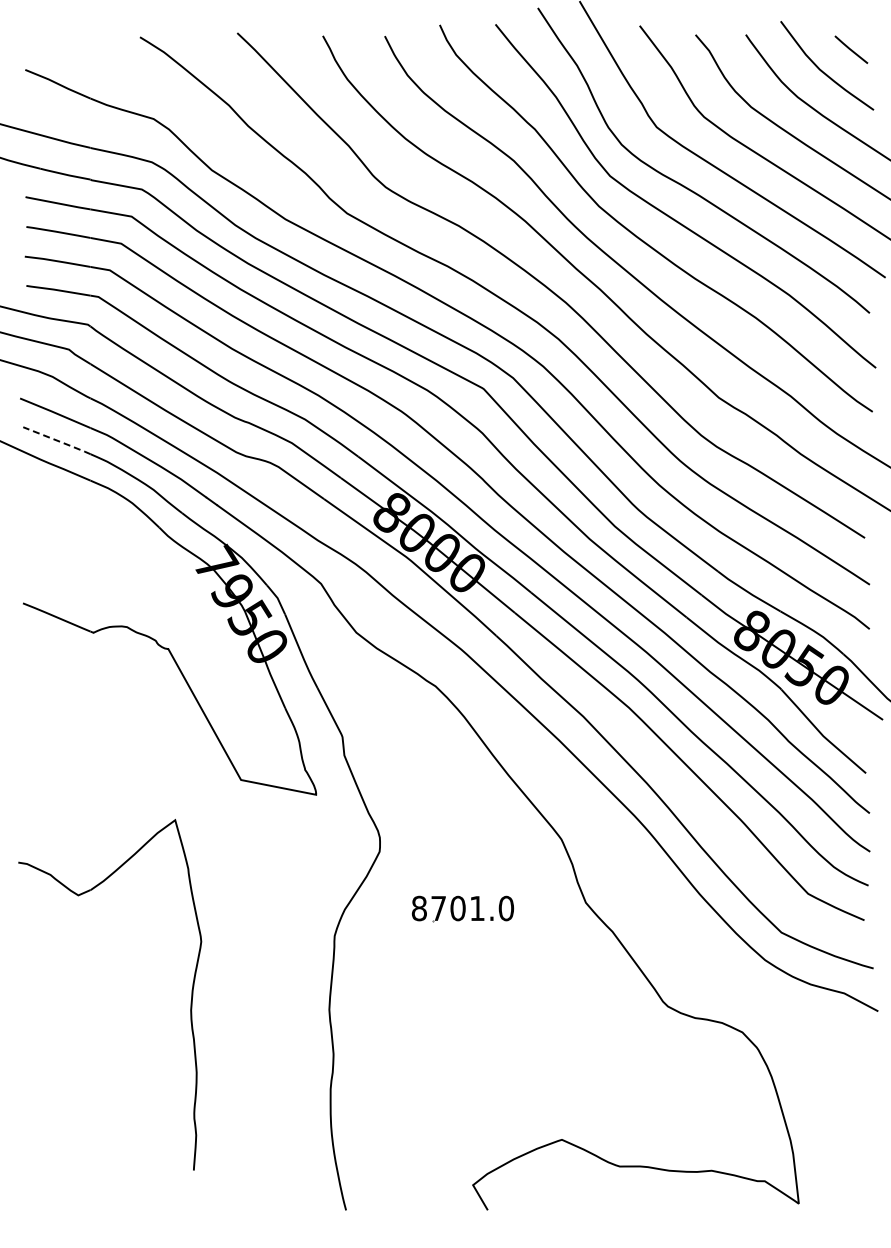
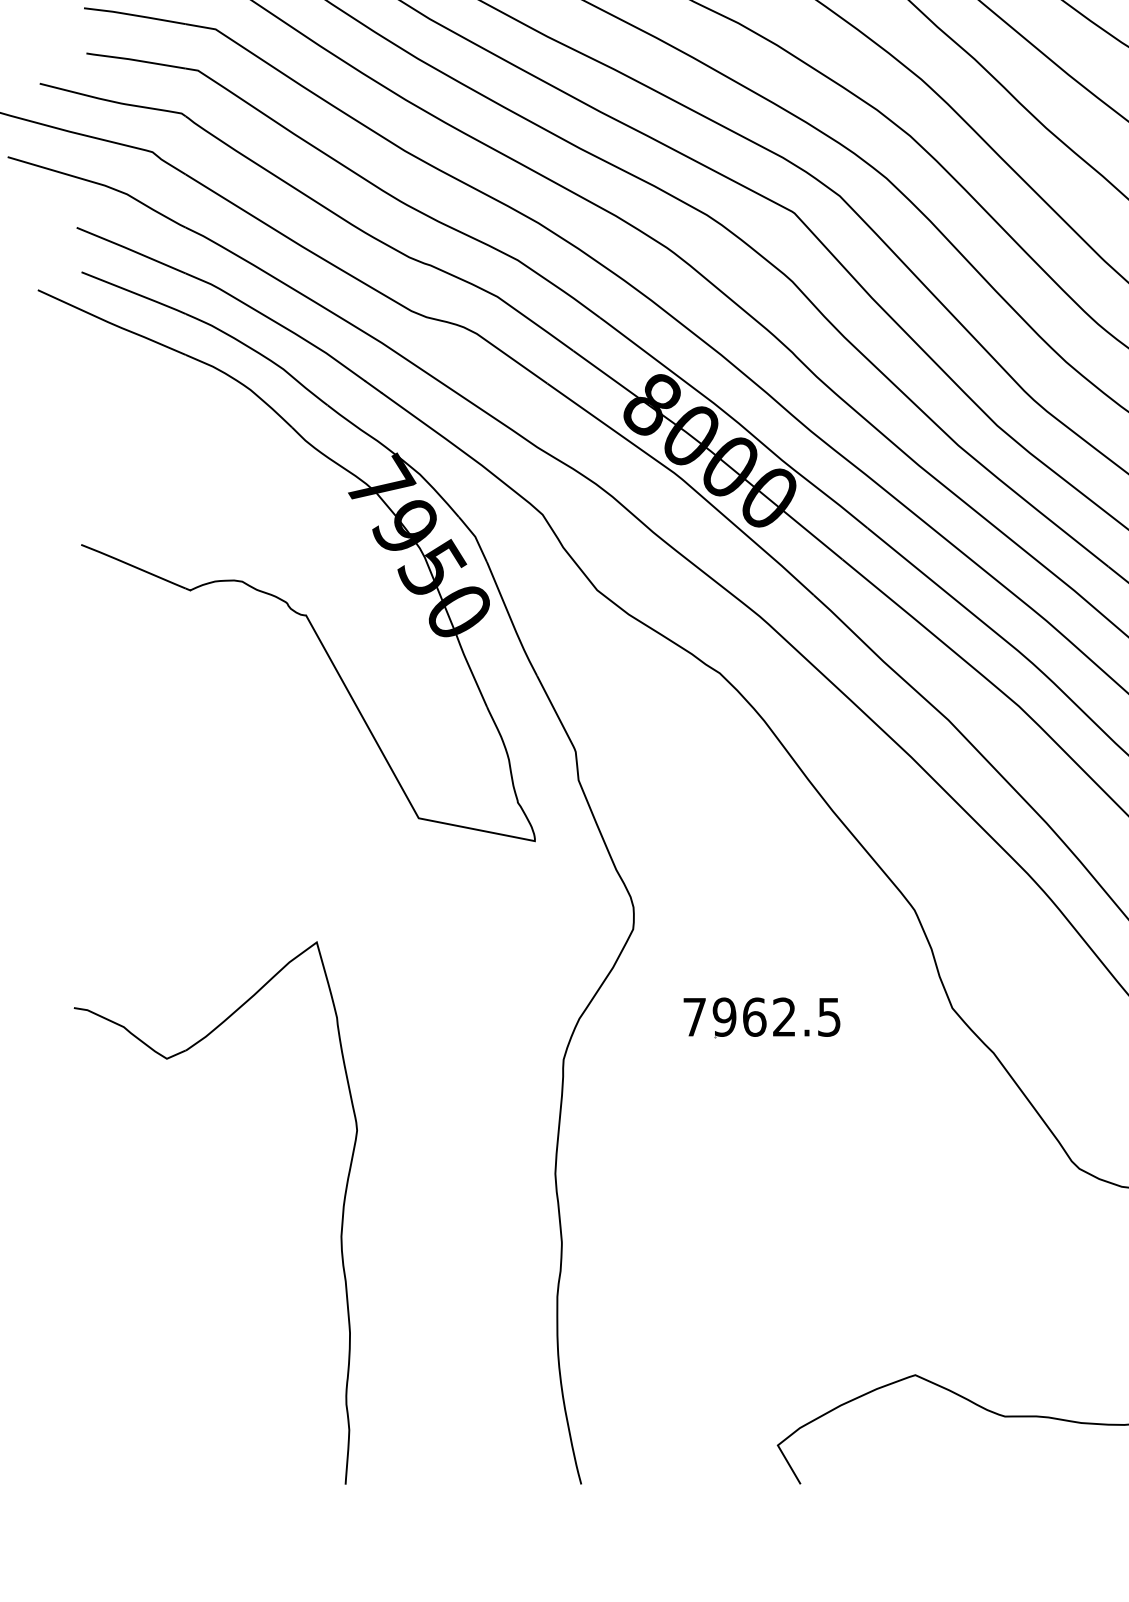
line: (57, 440) -> (134, 292), dashed -> solid
text: (462, 908) -> (761, 1017), 8701.0 -> 7962.5
part: (190, 1001) -> (340, 1223), moved

